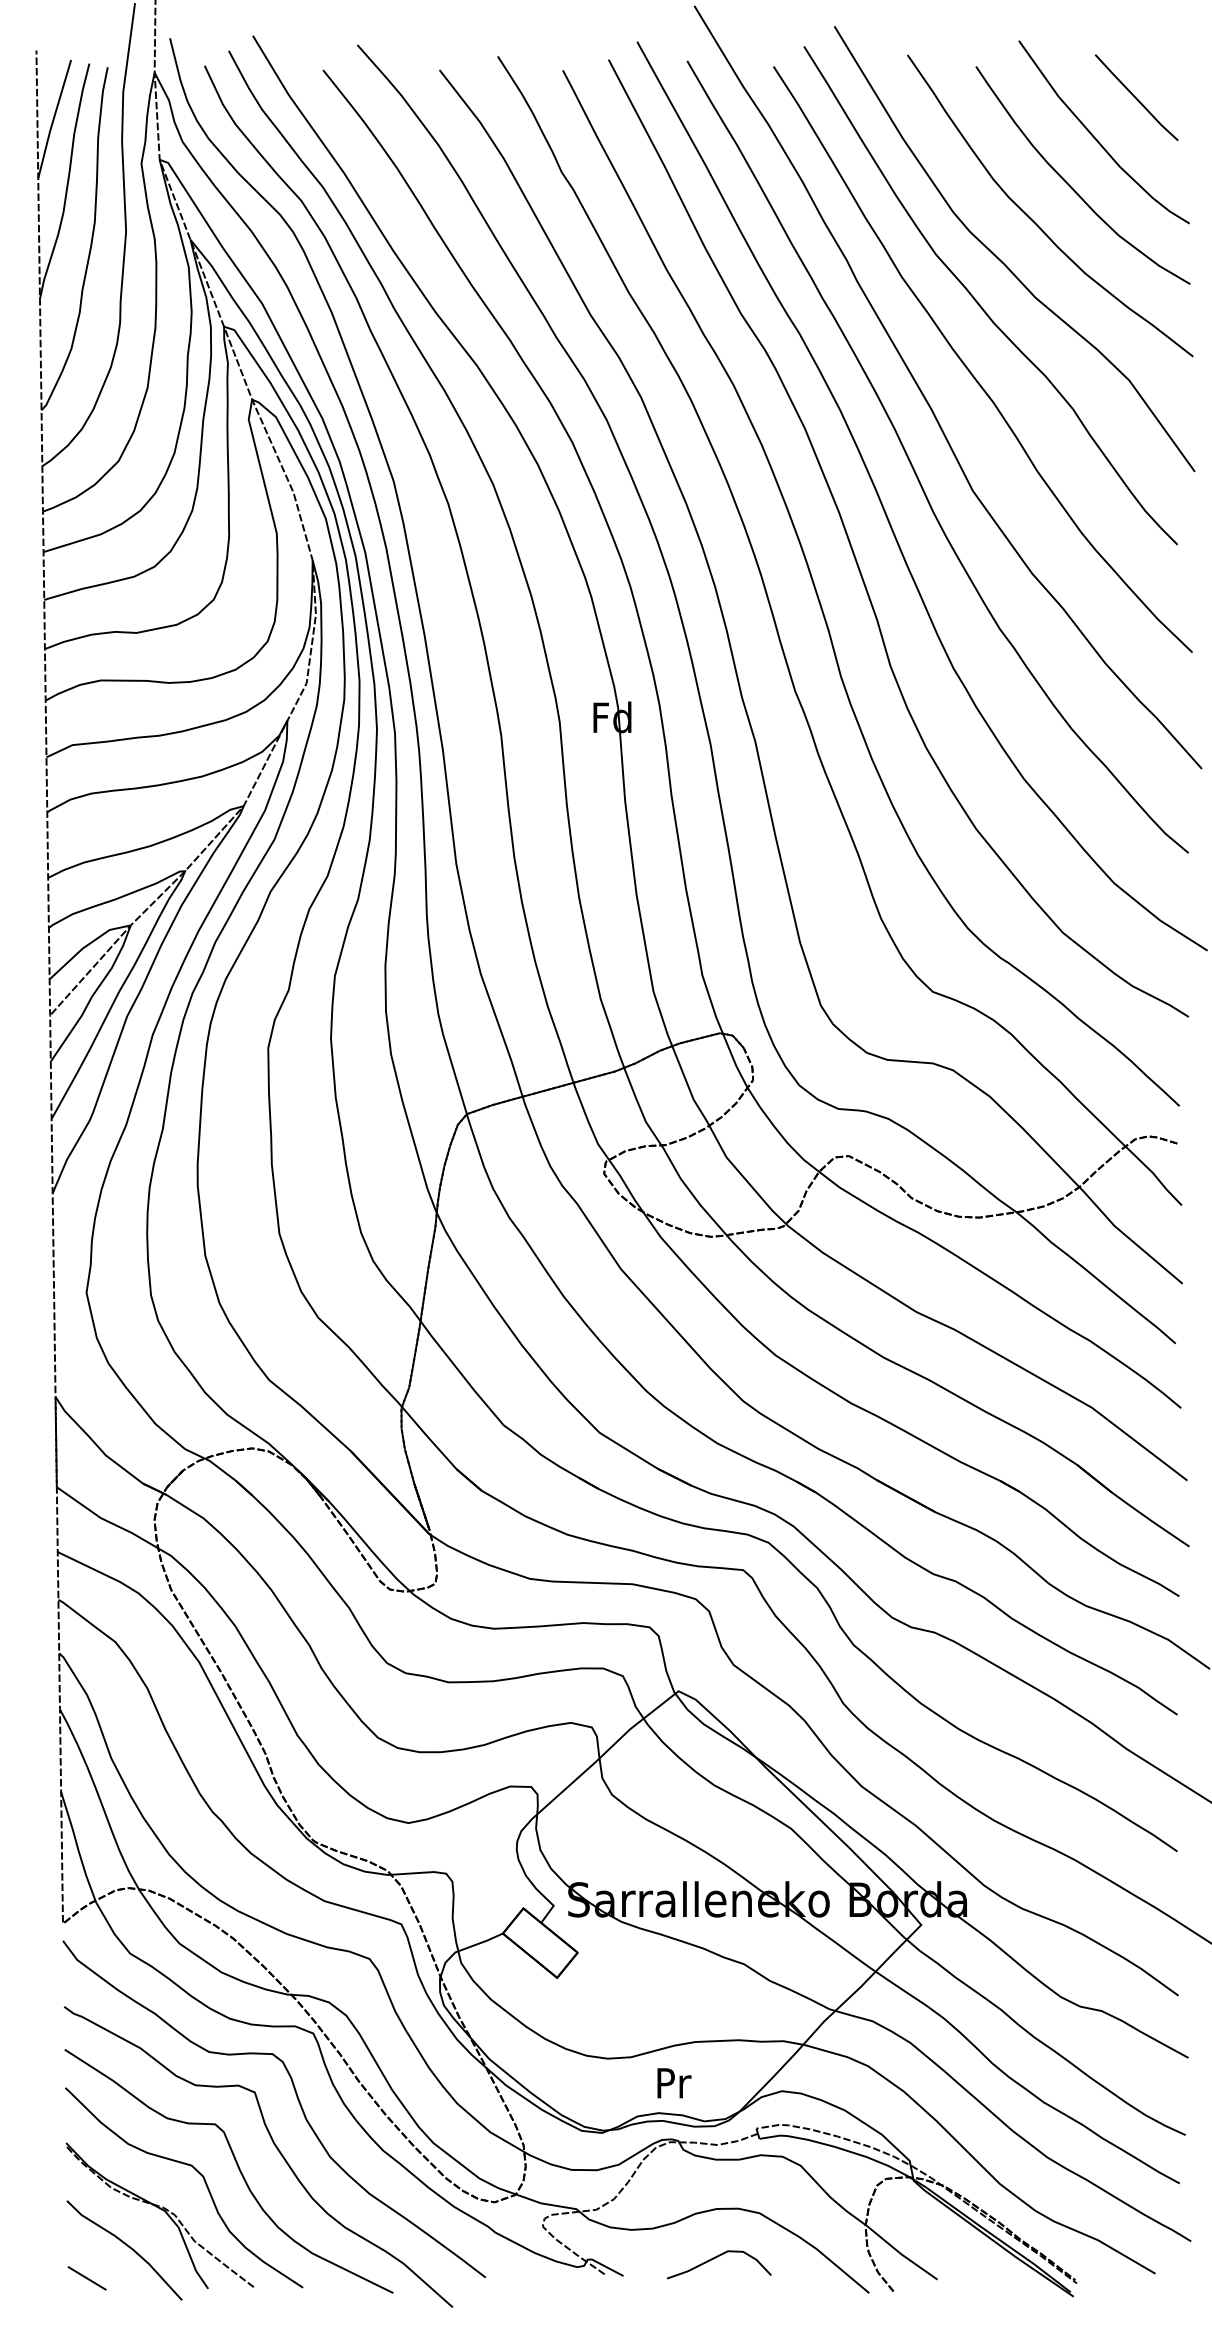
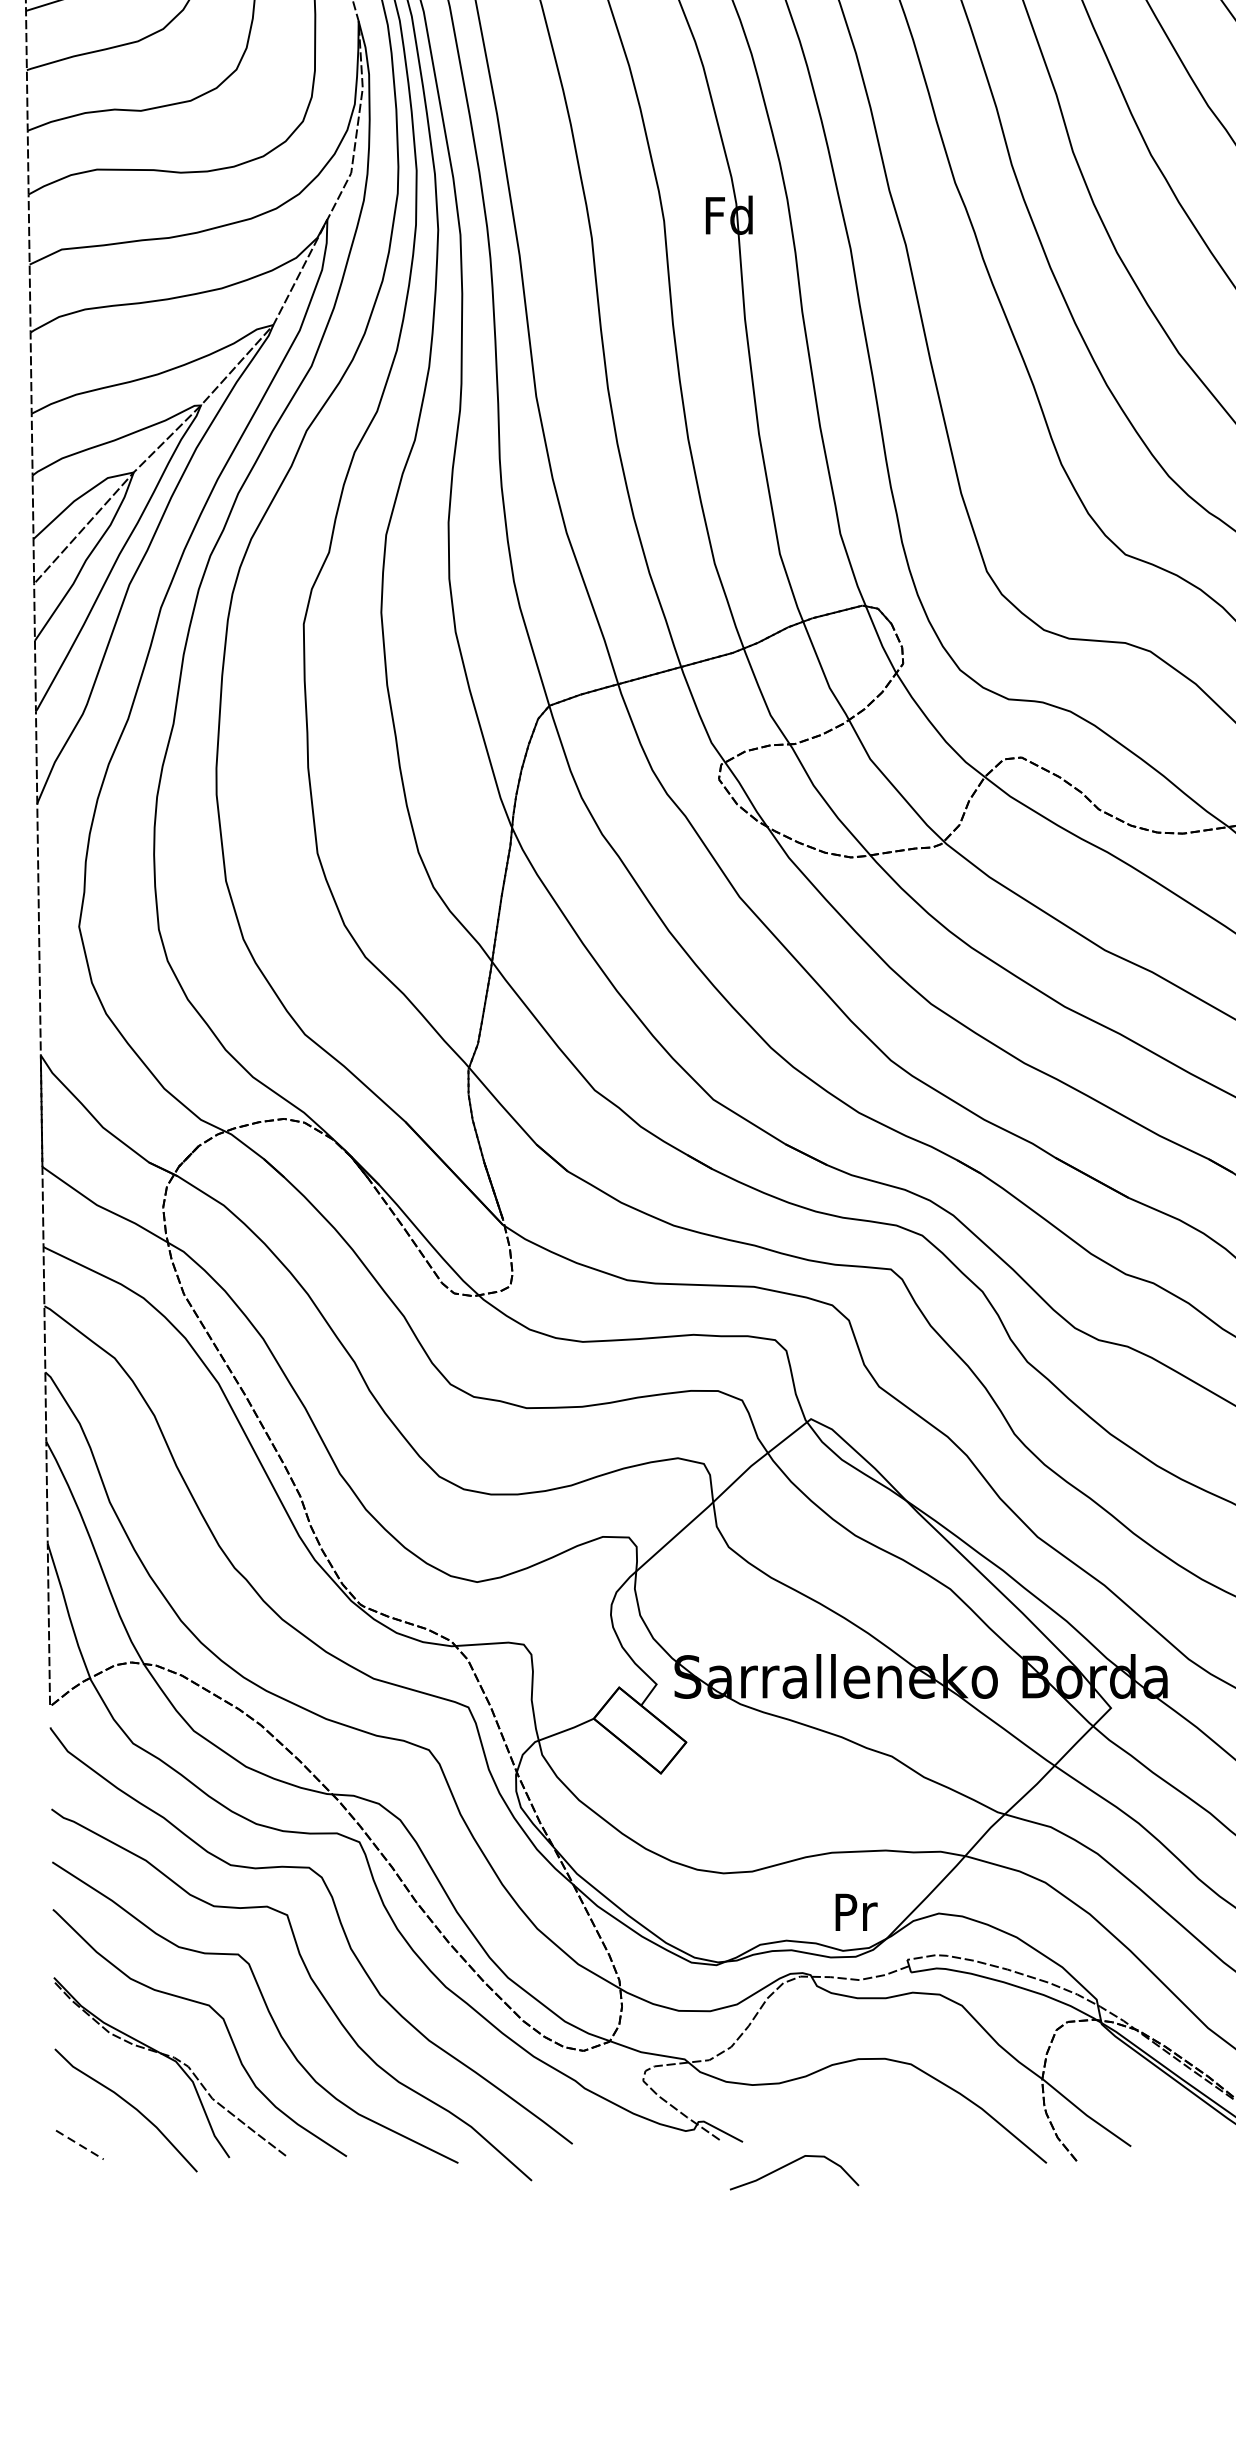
text: (674, 2083) -> (856, 1912), moved
curve: (715, 2258) -> (789, 2164), moved
line: (87, 2278) -> (80, 2145), solid -> dashed

